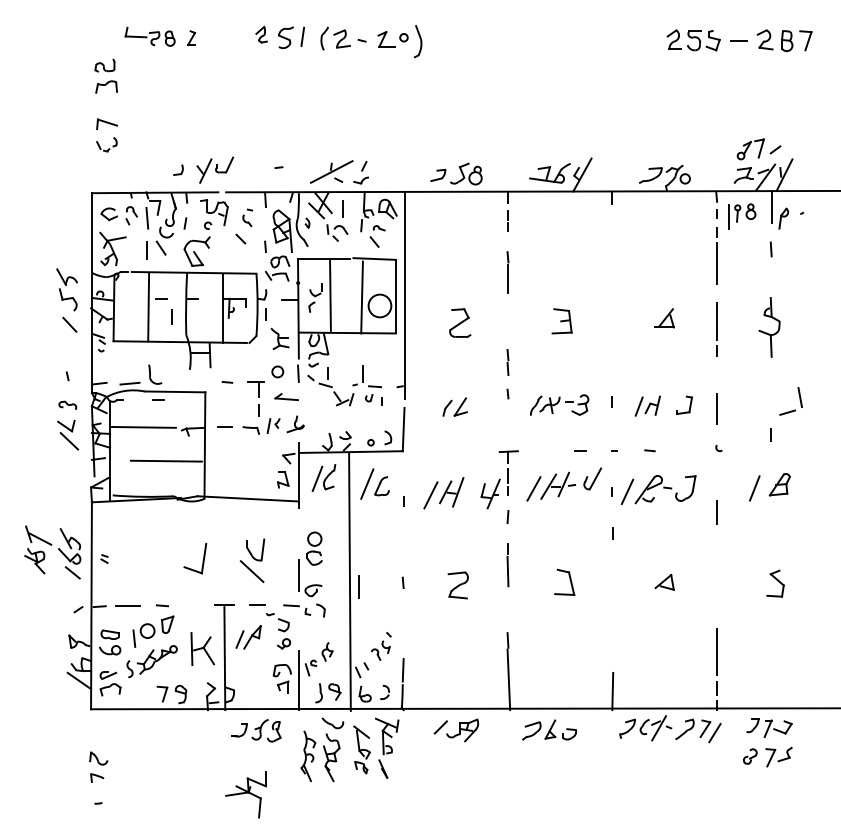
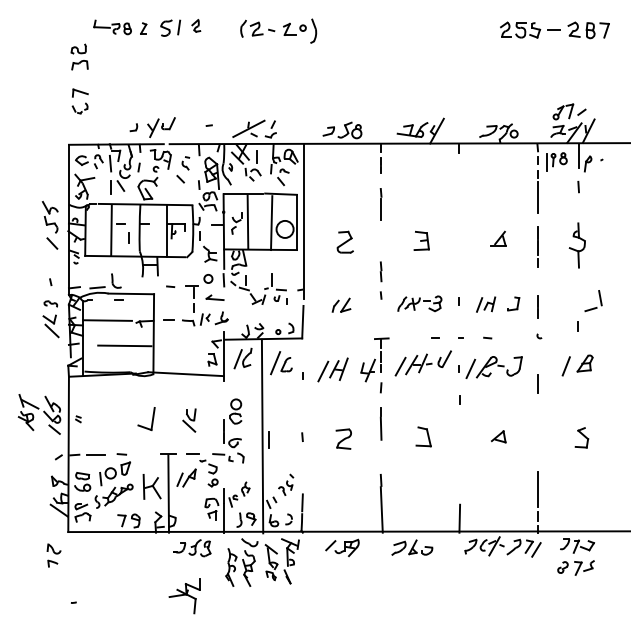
part: (291, 36) -> (170, 27), moved
part: (252, 560) -> (189, 420), size x0.7
part: (97, 767) -> (53, 555), moved

